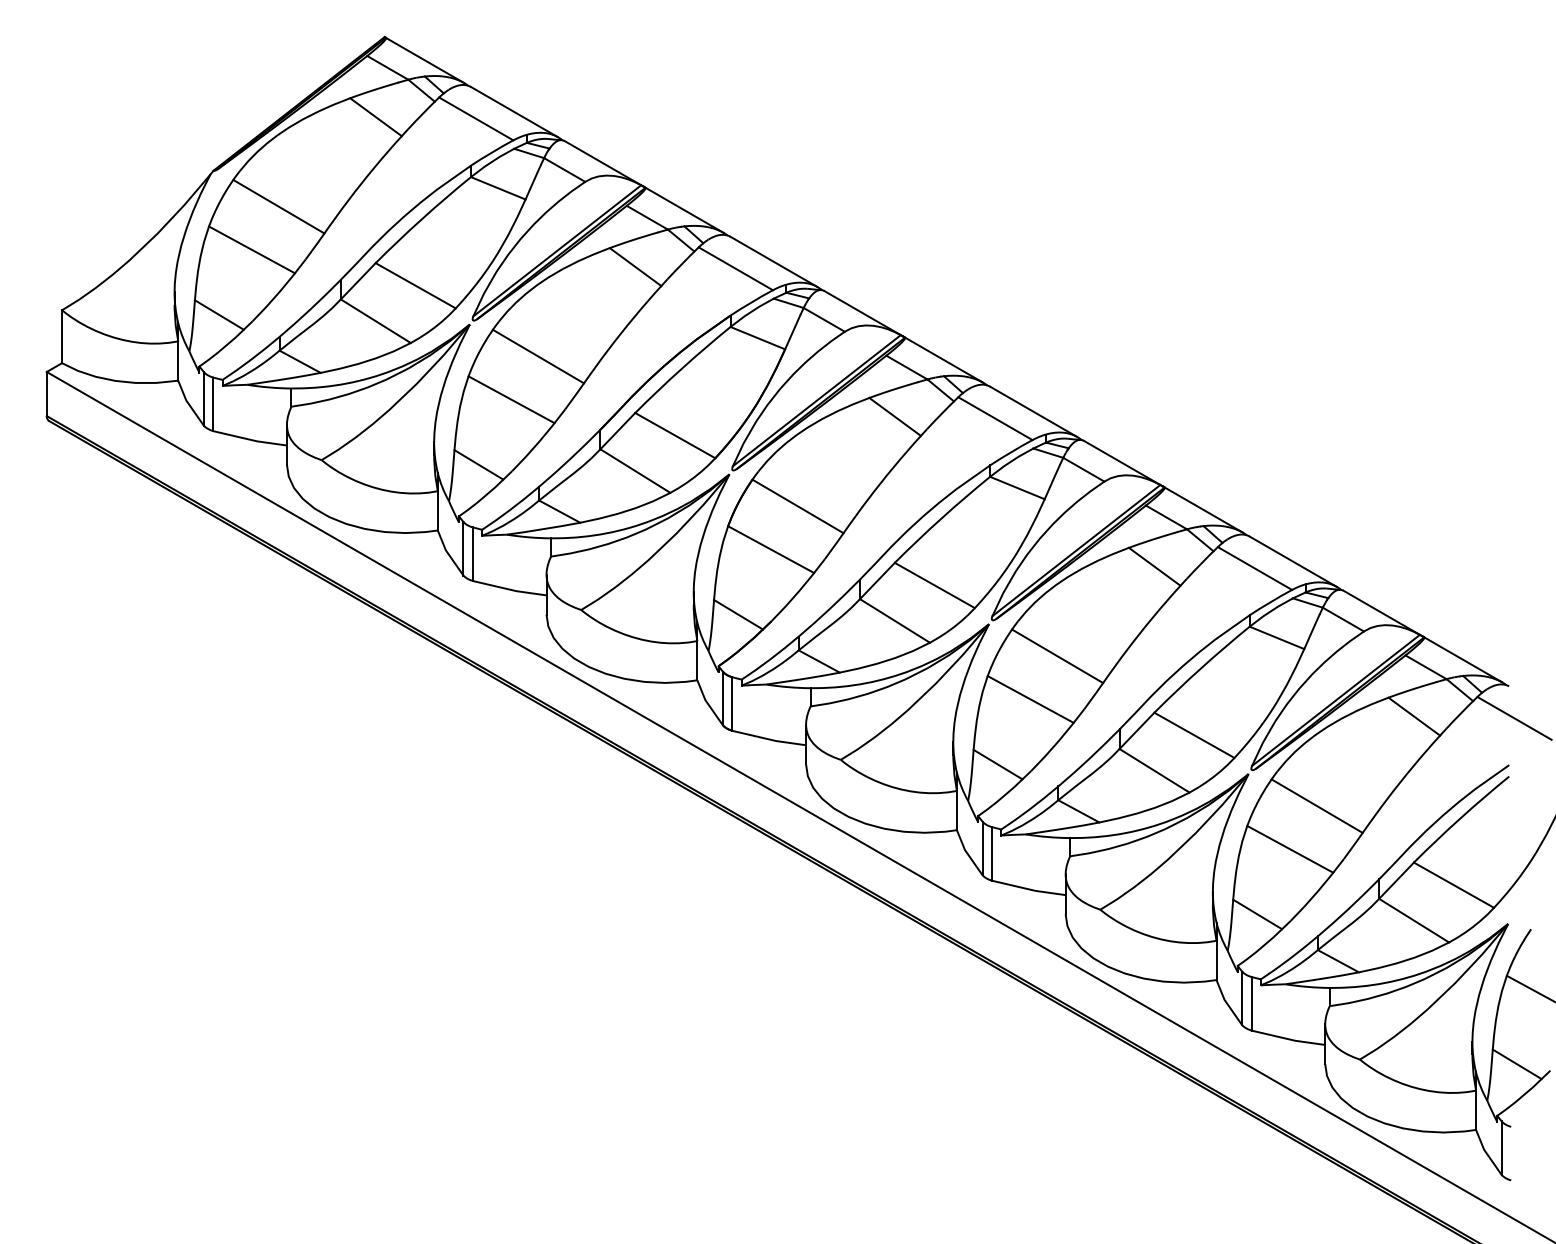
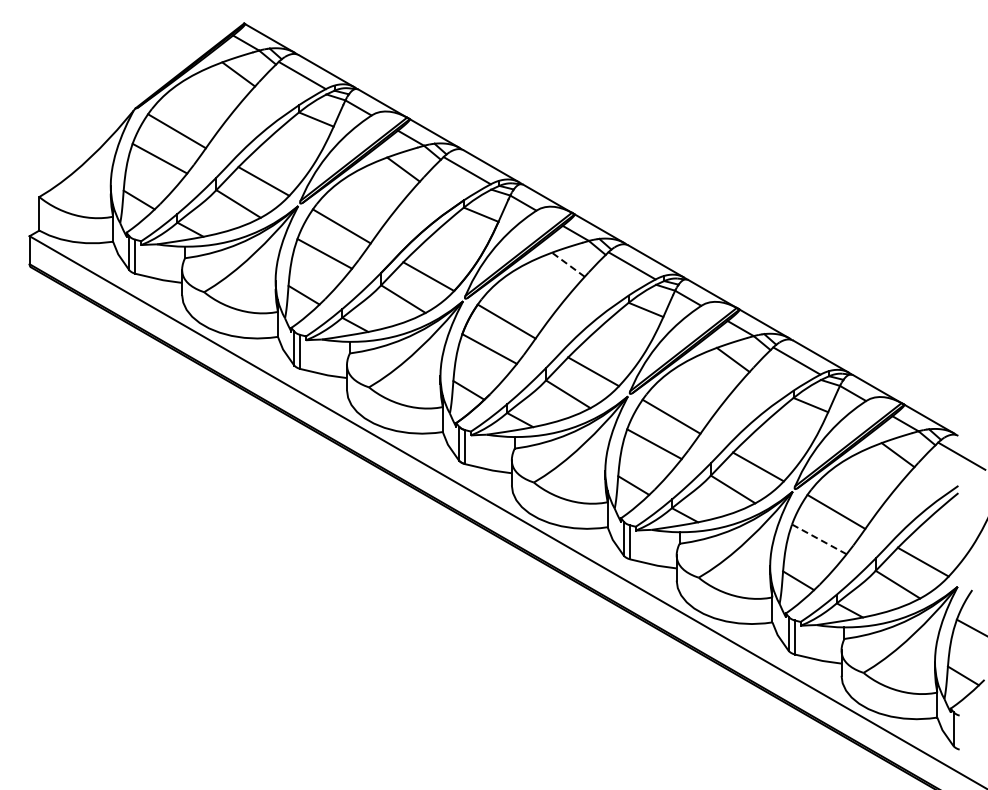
line: (895, 416) -> (568, 264), solid -> dashed
line: (1288, 849) -> (818, 539), solid -> dashed

